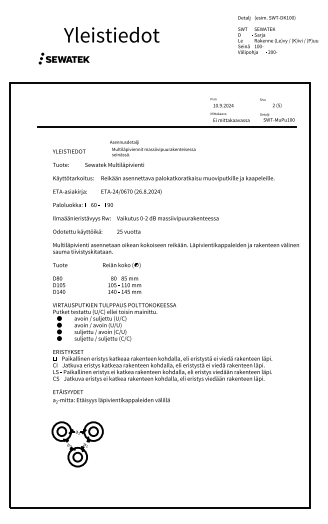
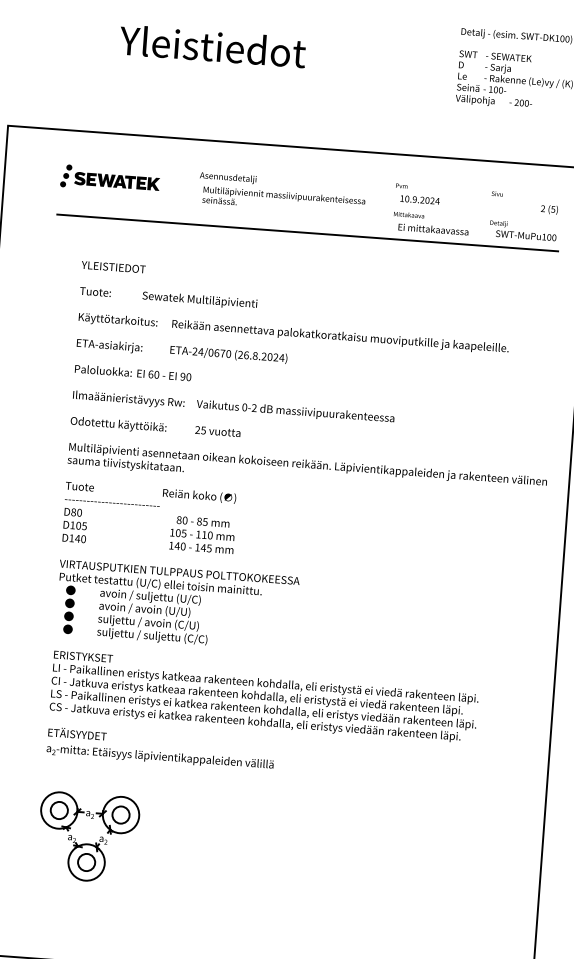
part: (63, 58) -> (108, 178), moved
text: (277, 105) -> (550, 209), moved
text: (152, 148) -> (281, 193), moved

